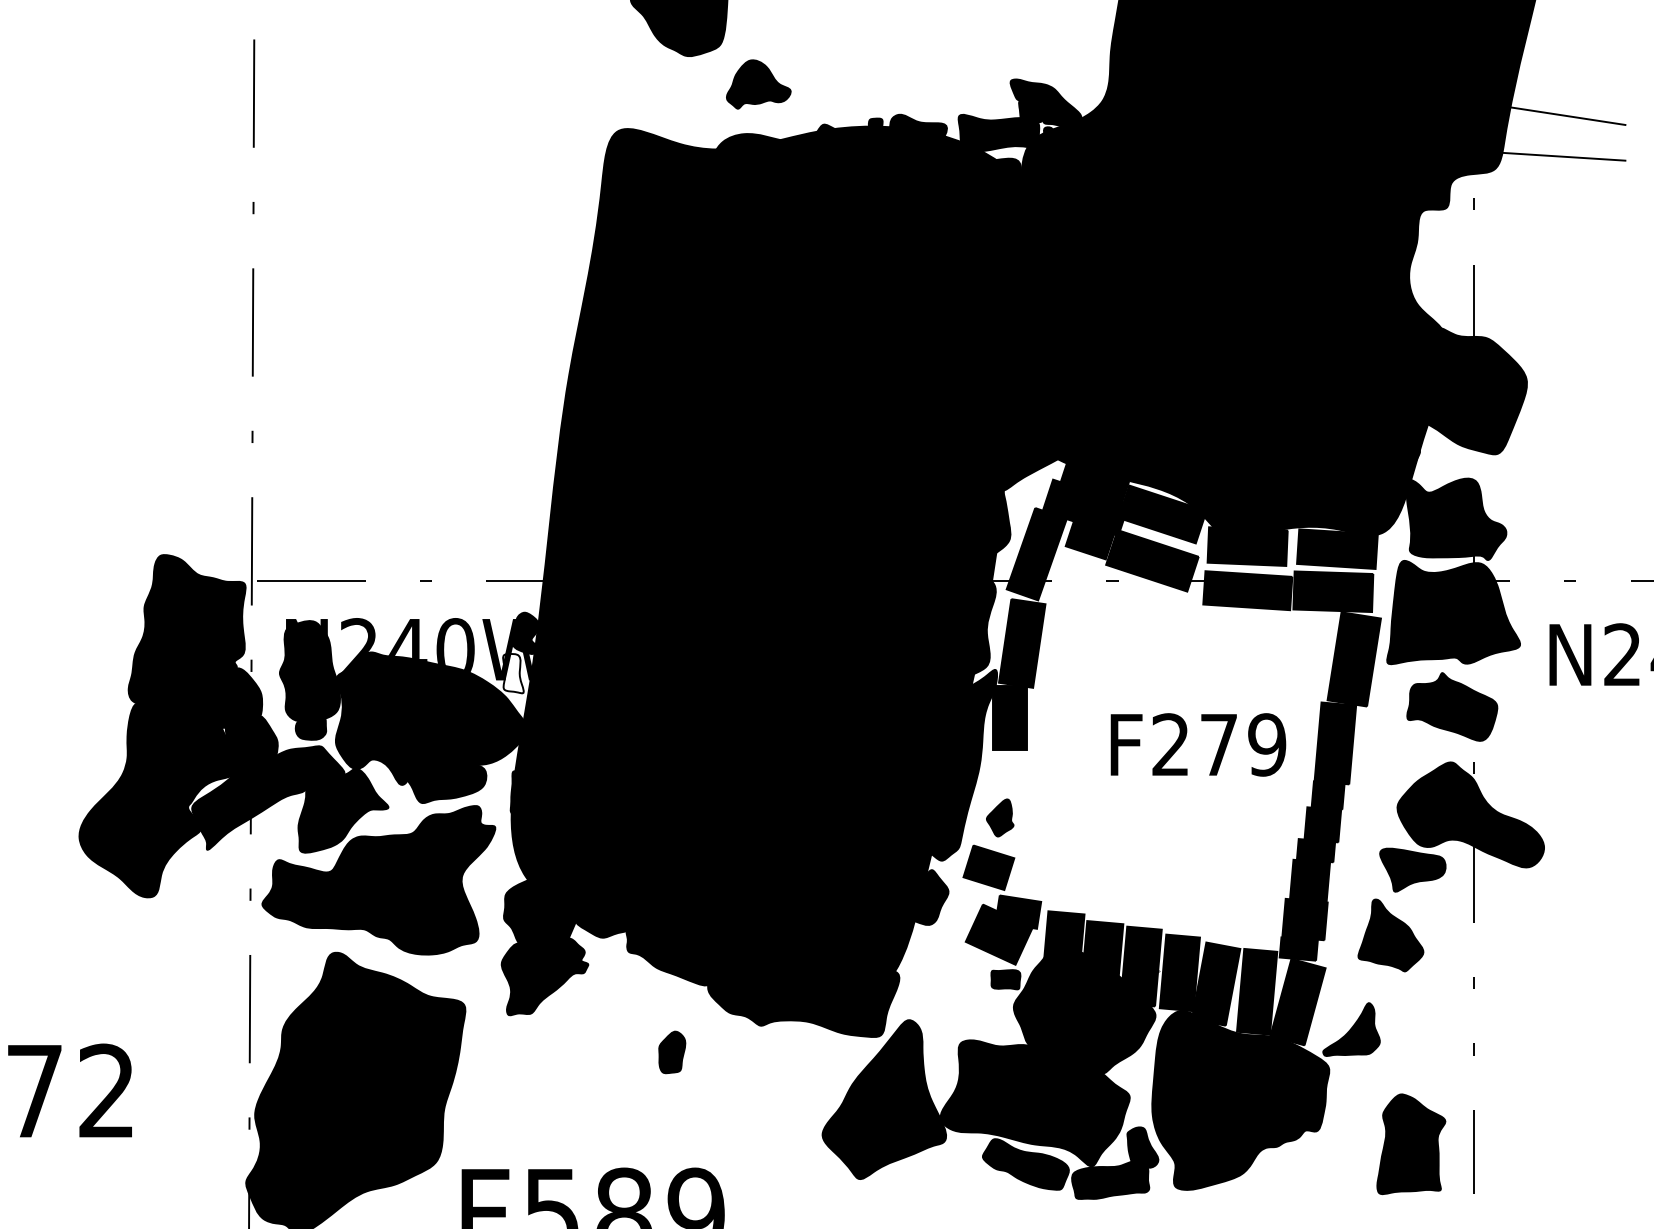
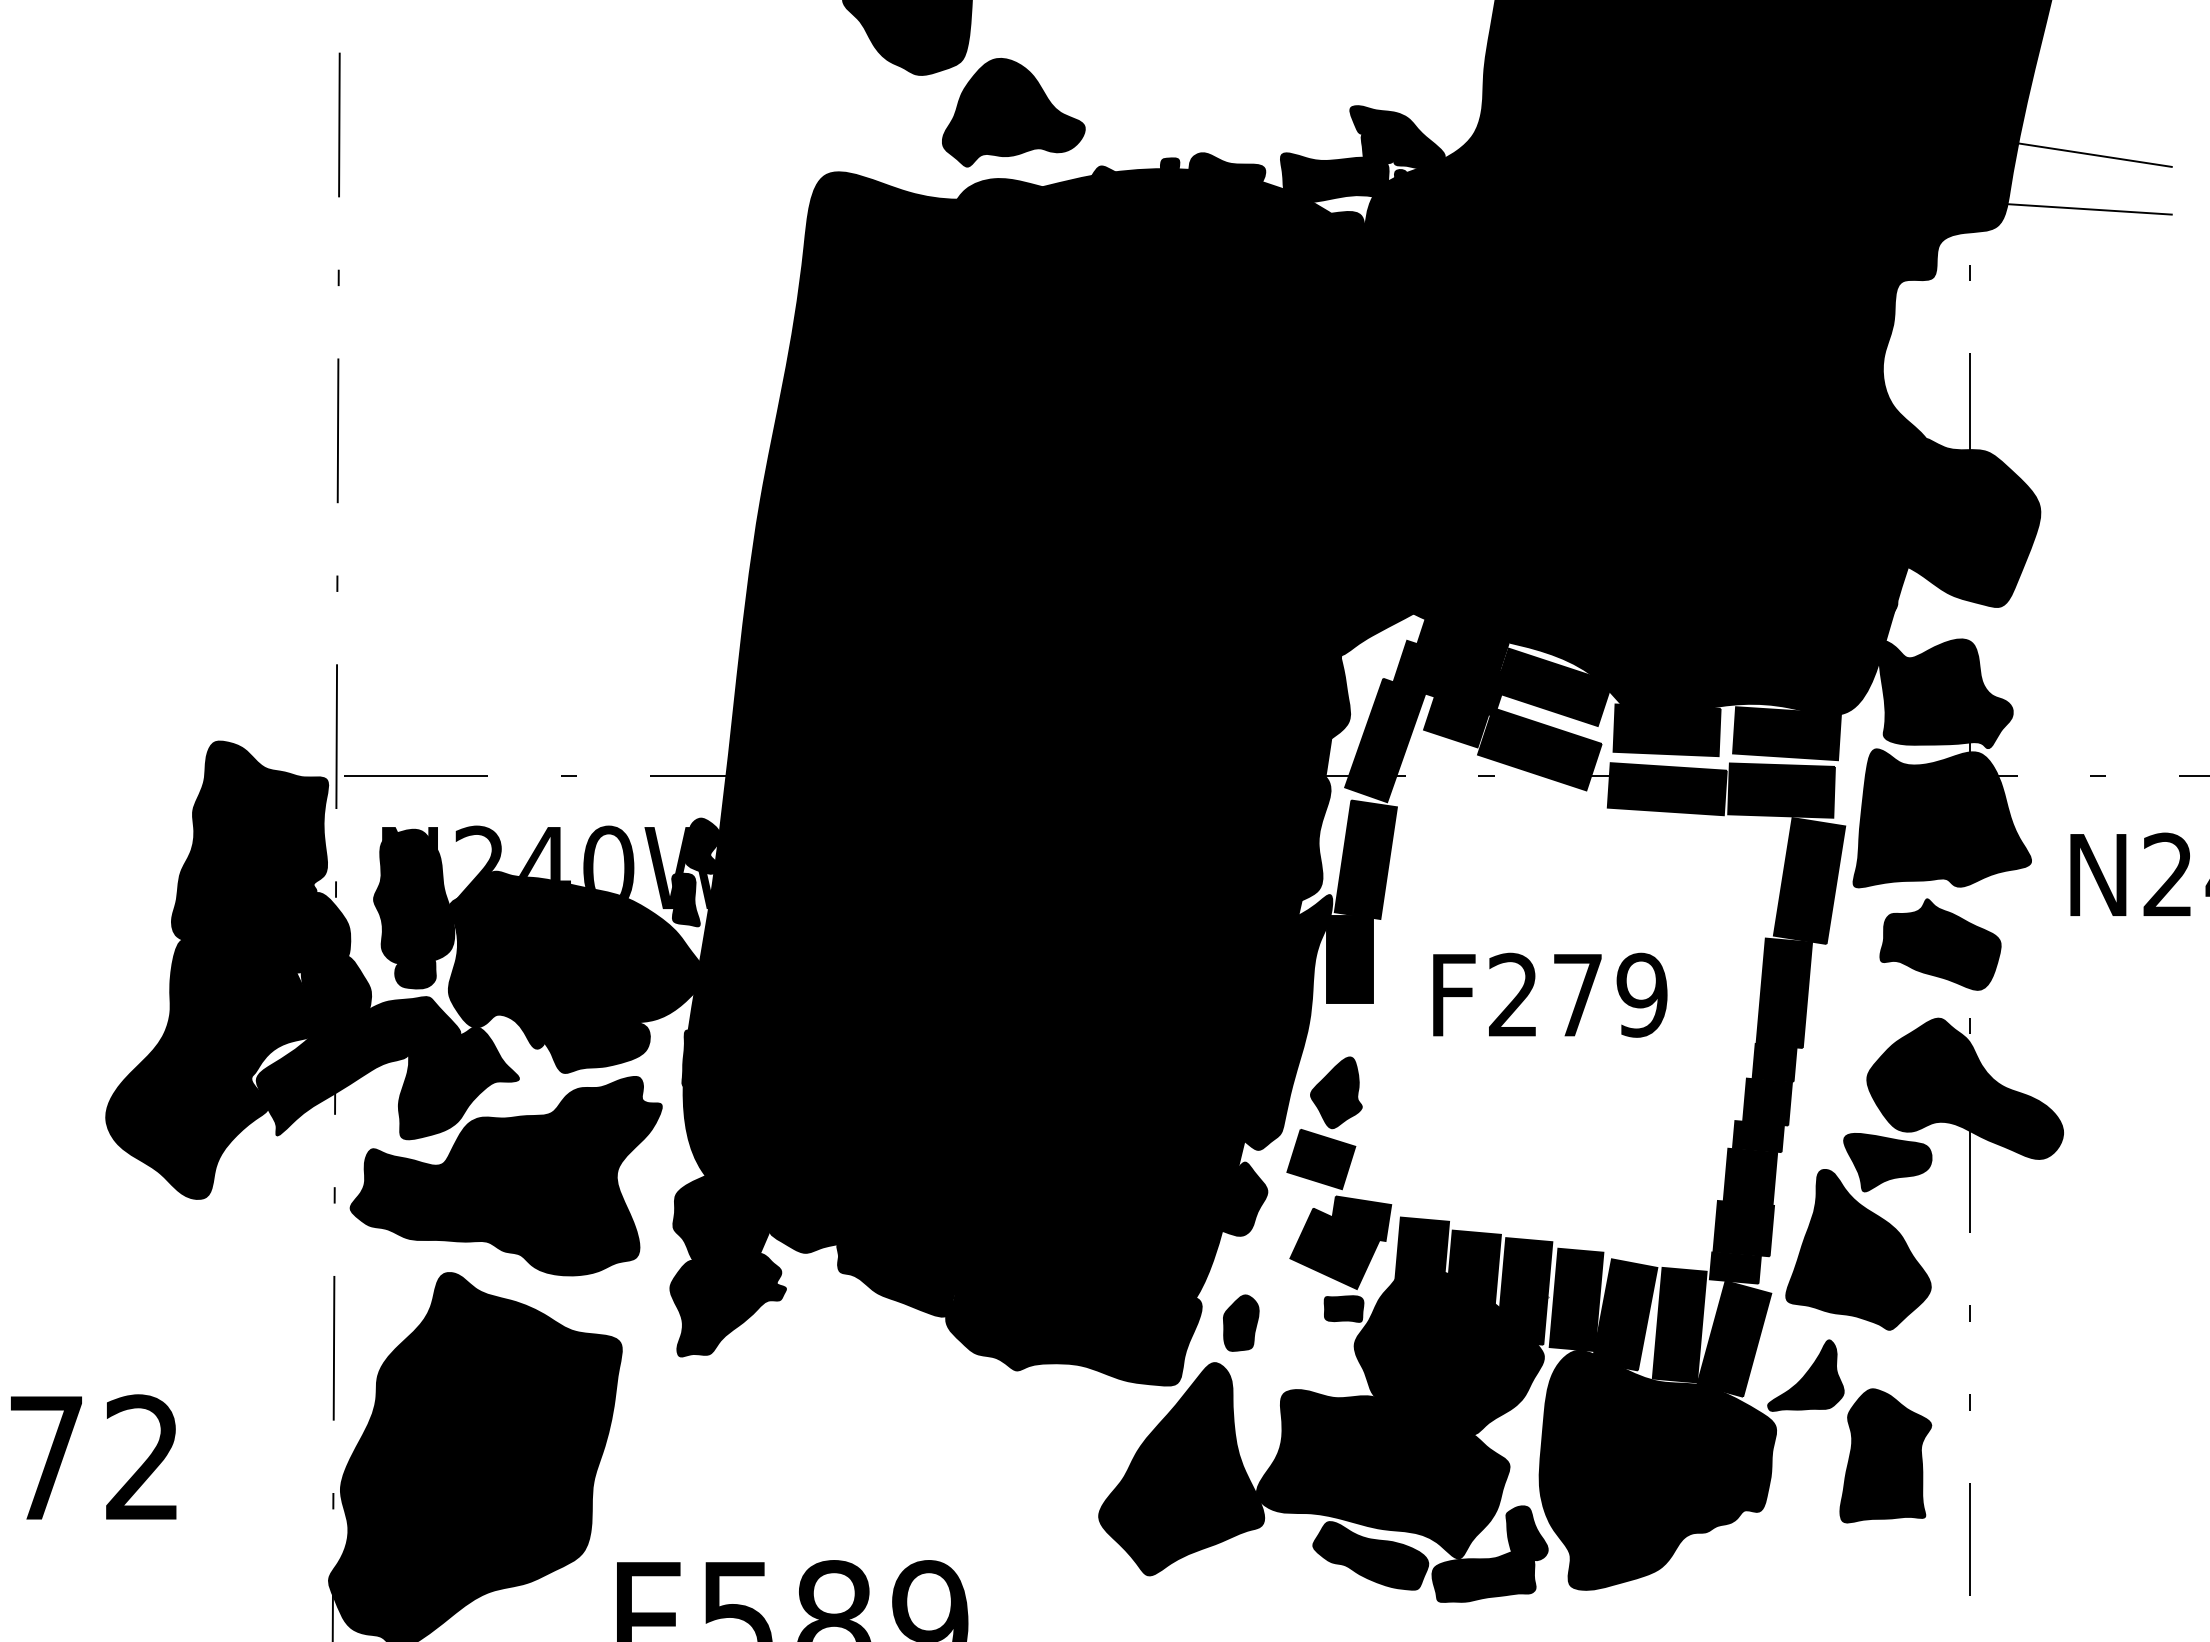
part: (758, 84) -> (1013, 112), size x1.67
fill: (513, 673) -> (685, 899), added
text: (1198, 744) -> (1550, 994), moved
part: (1000, 817) -> (1336, 1092), size x1.43
part: (1390, 935) -> (1858, 1249), size x1.67
part: (672, 1051) -> (1241, 1322), moved
part: (1411, 1143) -> (1885, 1455), moved

